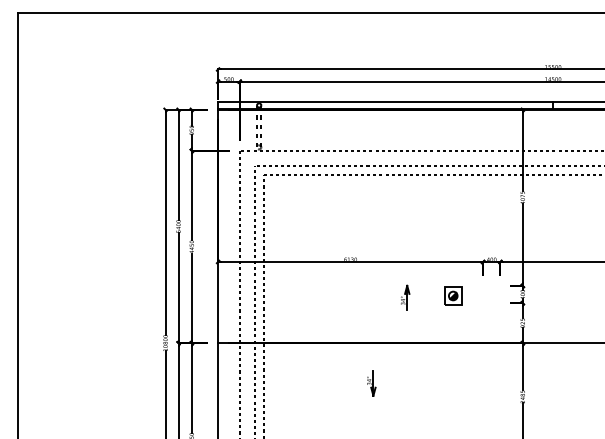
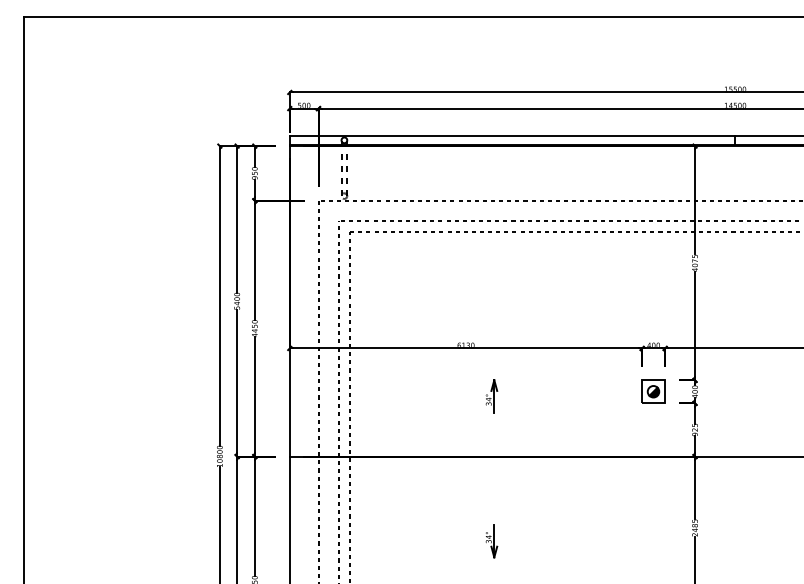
part: (453, 295) -> (653, 391), moved
part: (405, 298) -> (491, 396), moved
part: (371, 383) -> (491, 541), moved

